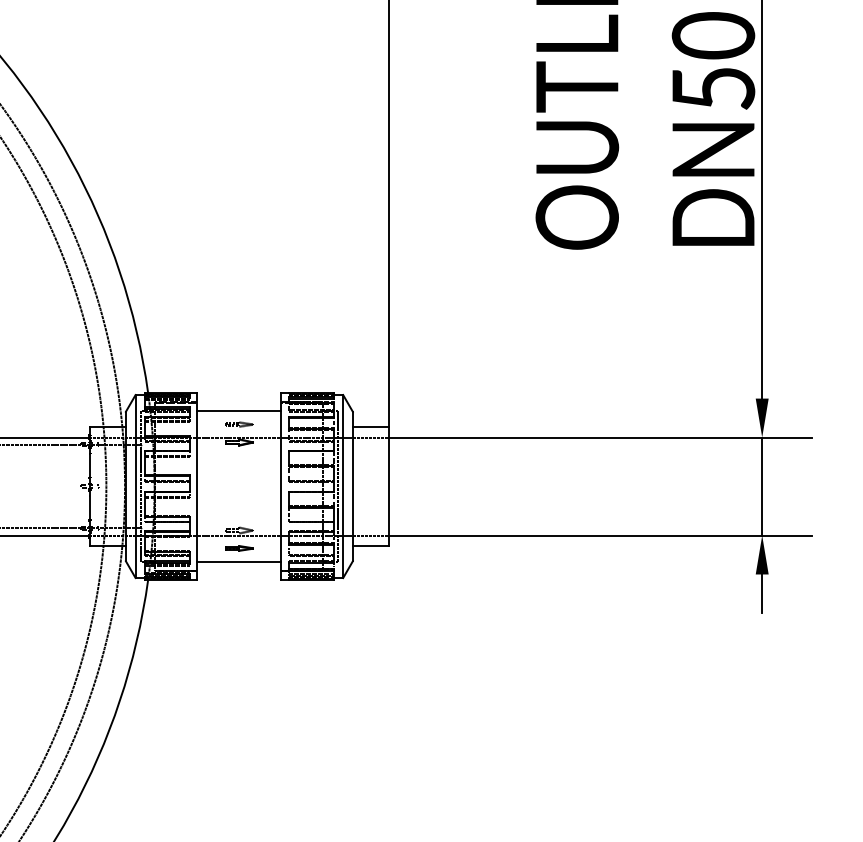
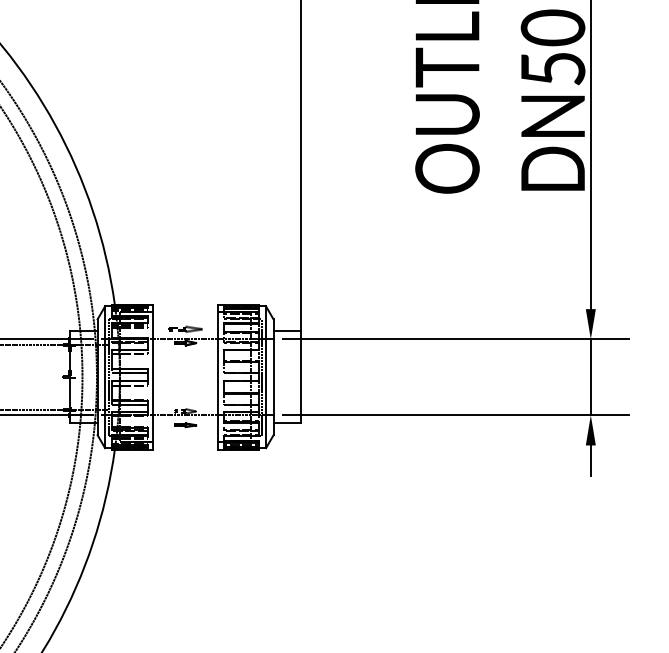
line: (239, 410) -> (185, 318), removed
part: (239, 424) -> (185, 329), size x1.6
line: (239, 562) -> (185, 436), removed

